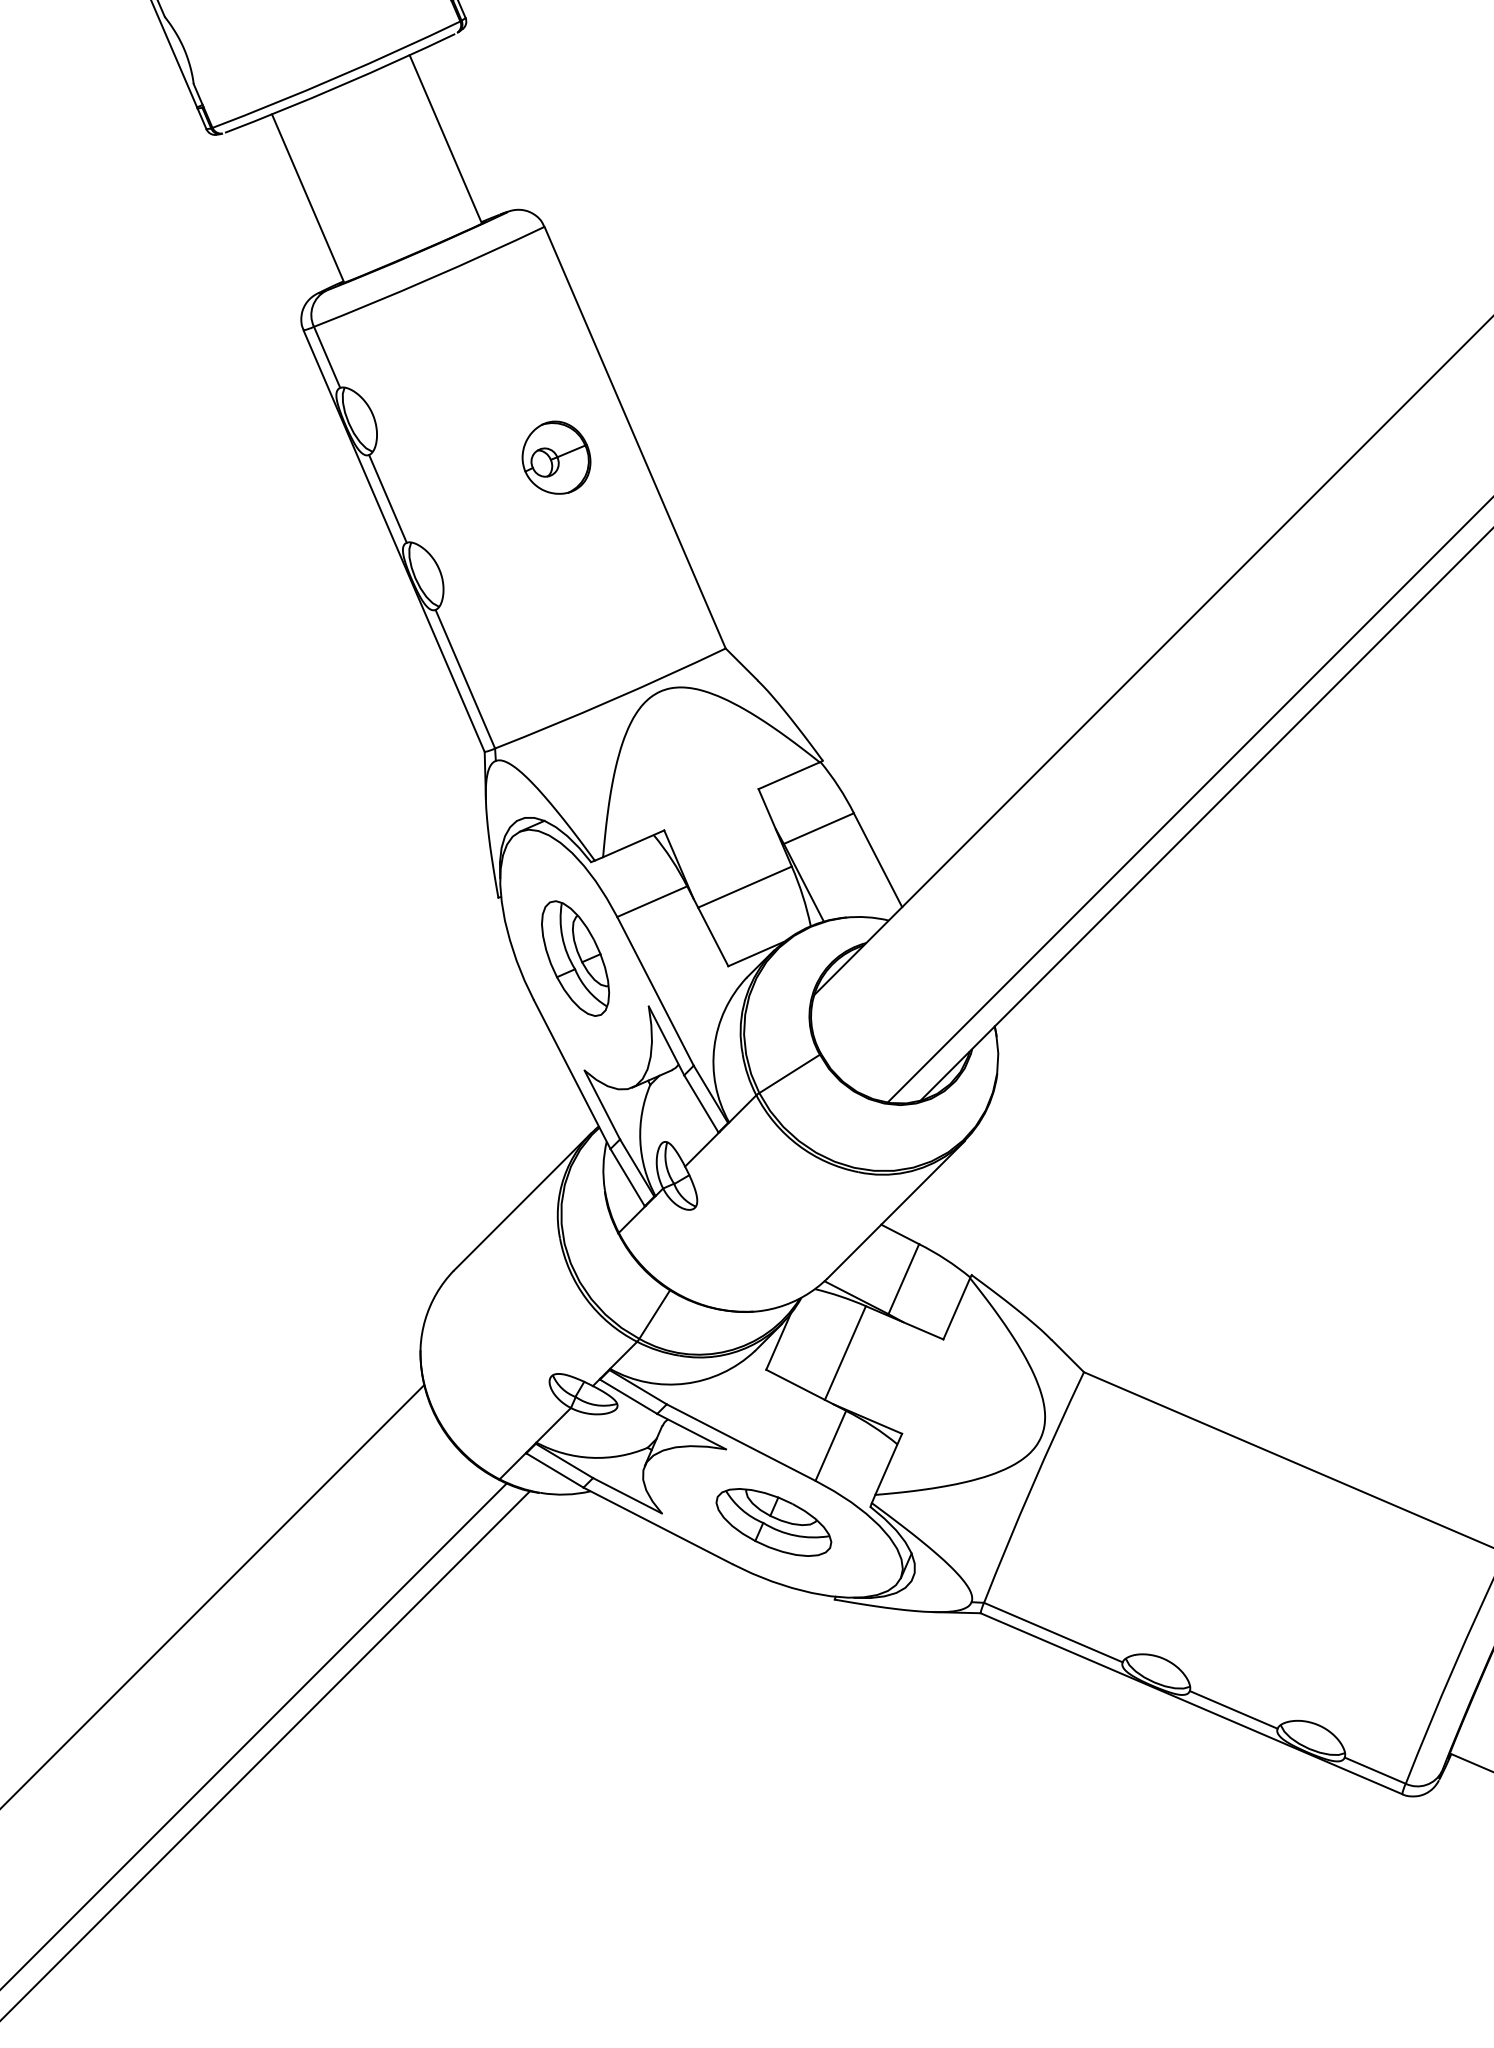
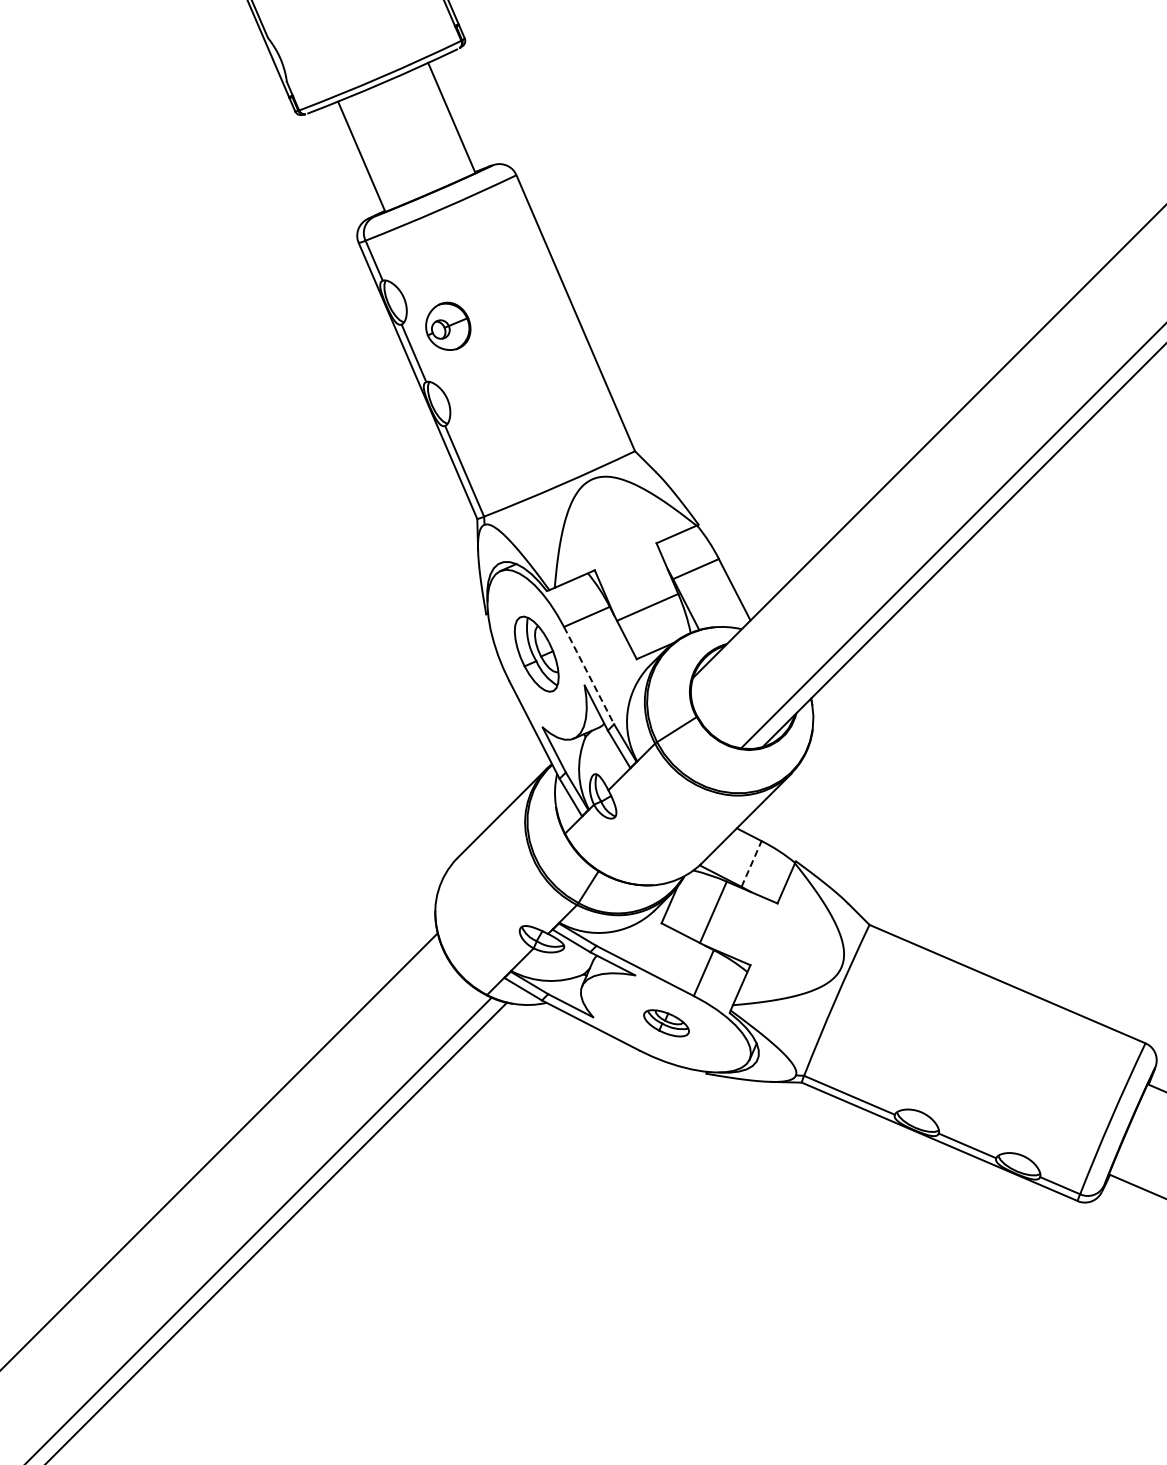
part: (556, 456) -> (448, 325), moved
line: (656, 991) -> (589, 675), solid -> dashed
line: (903, 1278) -> (751, 863), solid -> dashed
part: (773, 1522) -> (666, 1023), size x0.6

